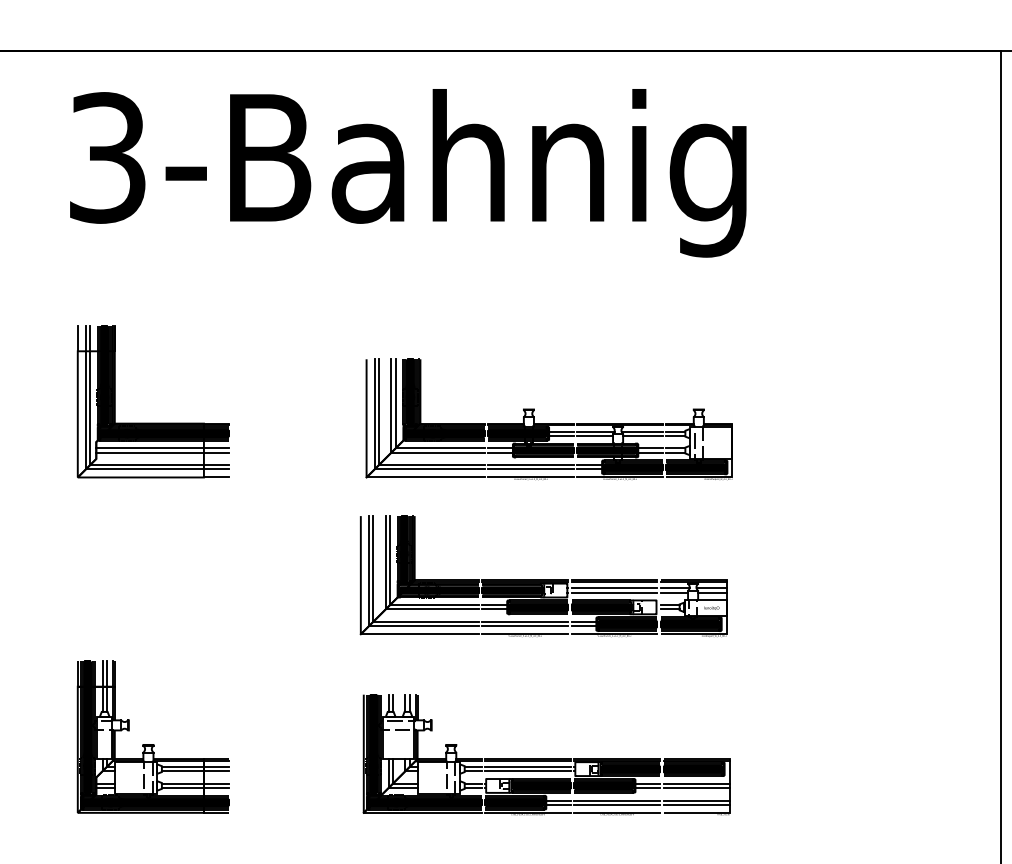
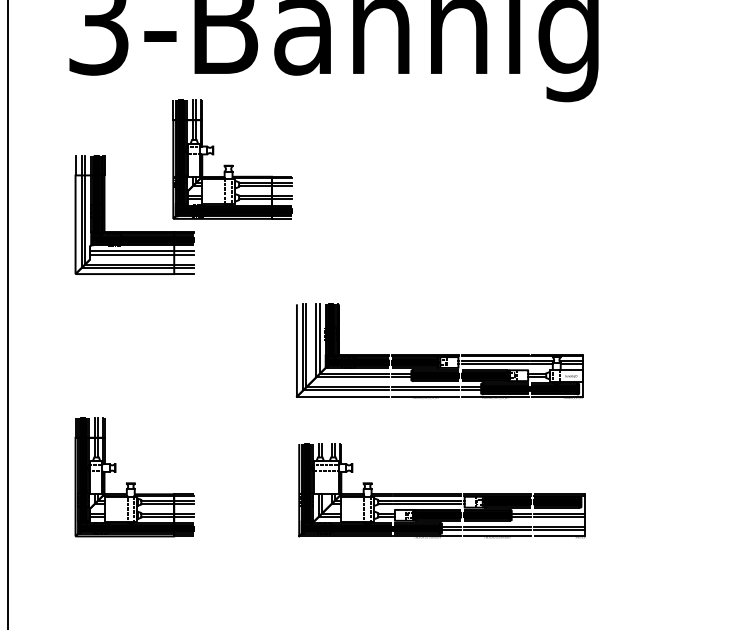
part: (277, 338) -> (231, 165), added
part: (548, 419) -> (443, 228), removed

